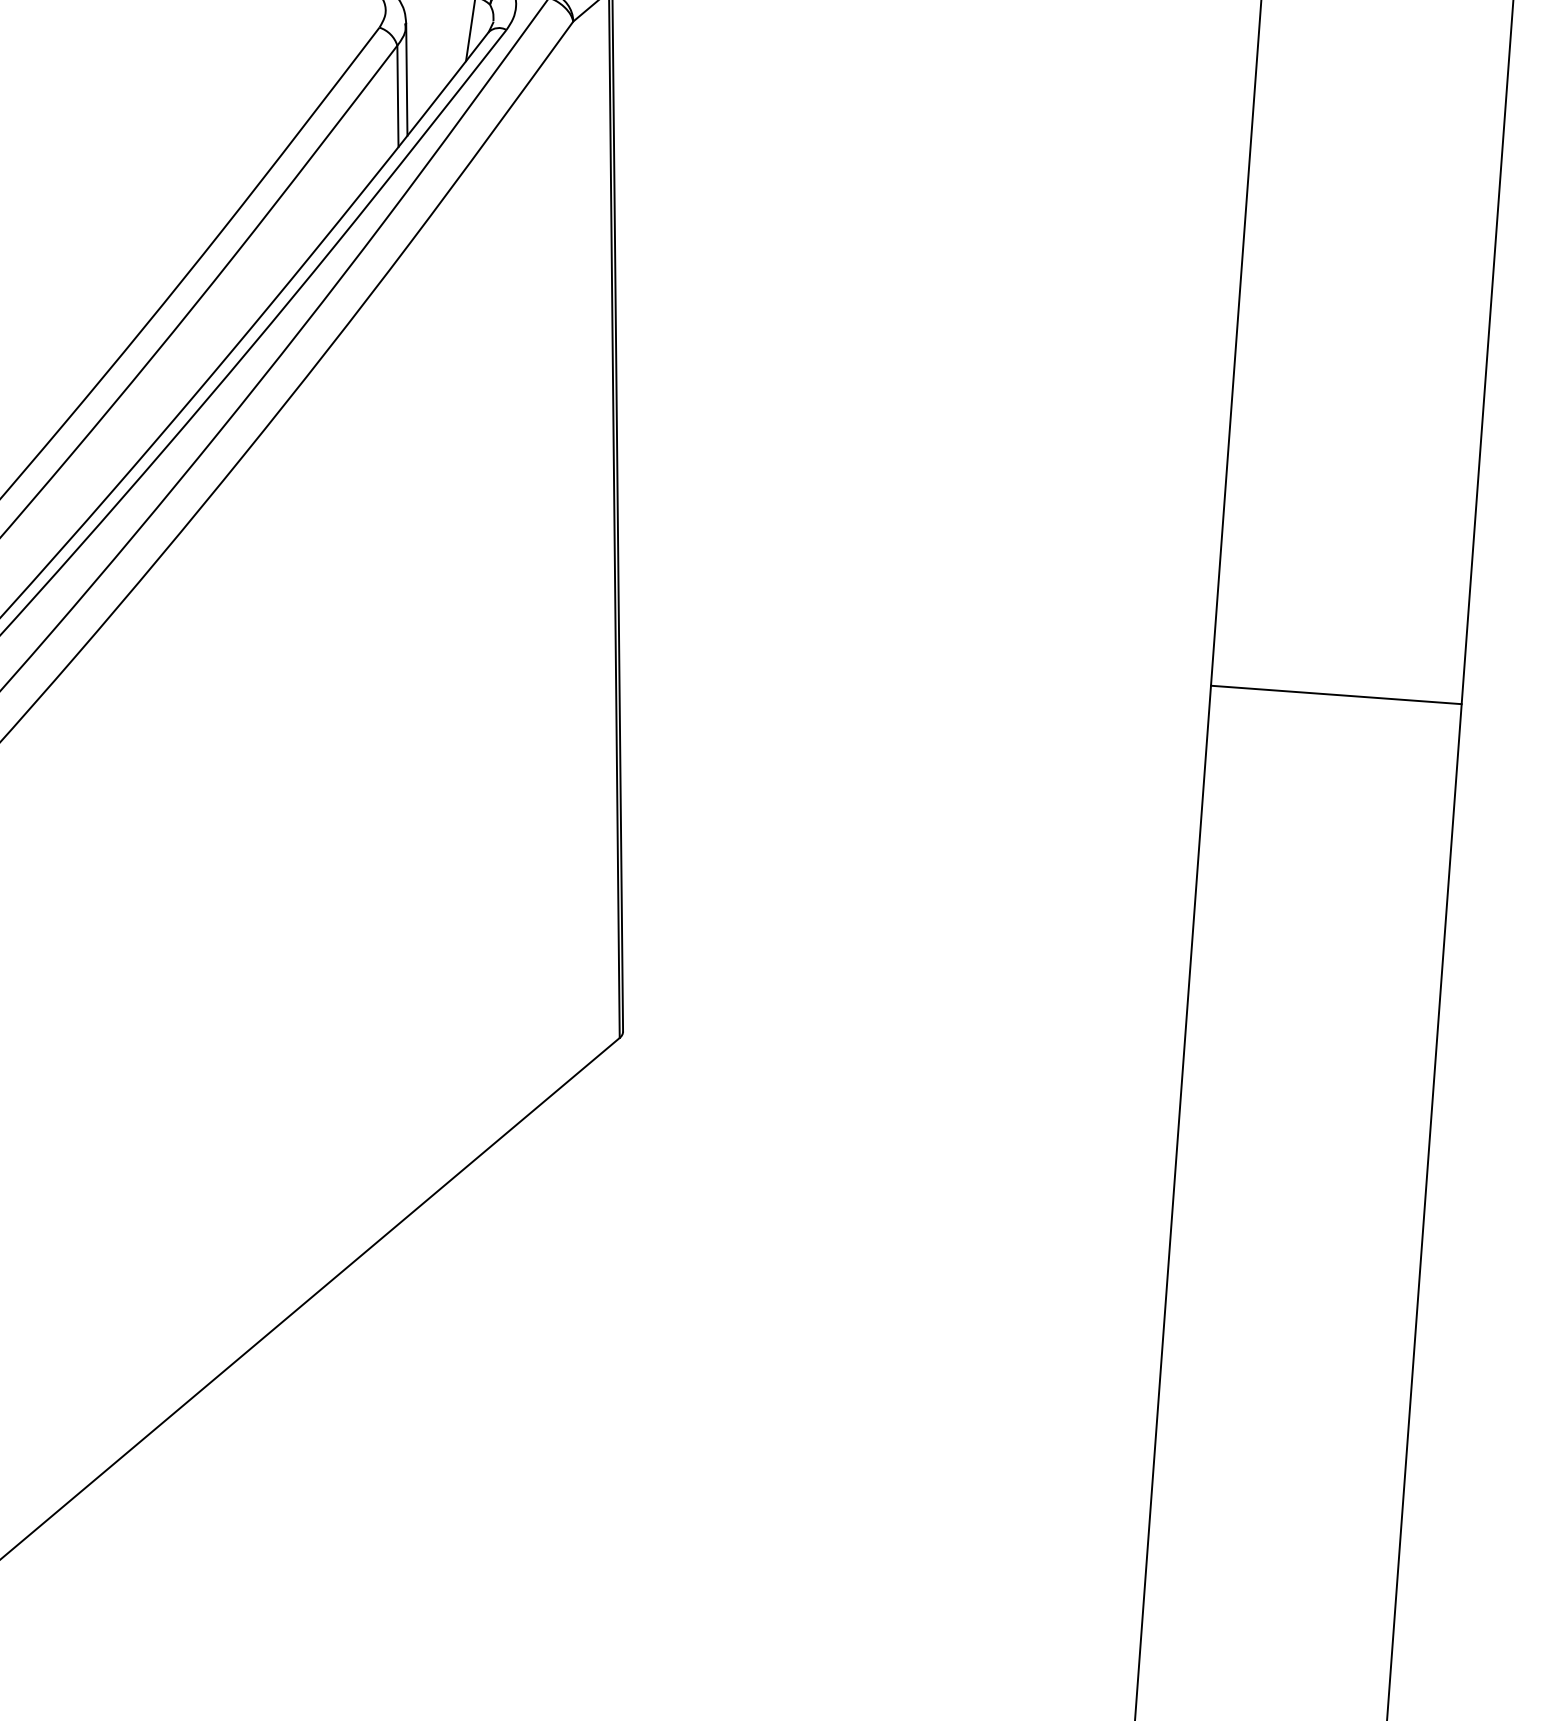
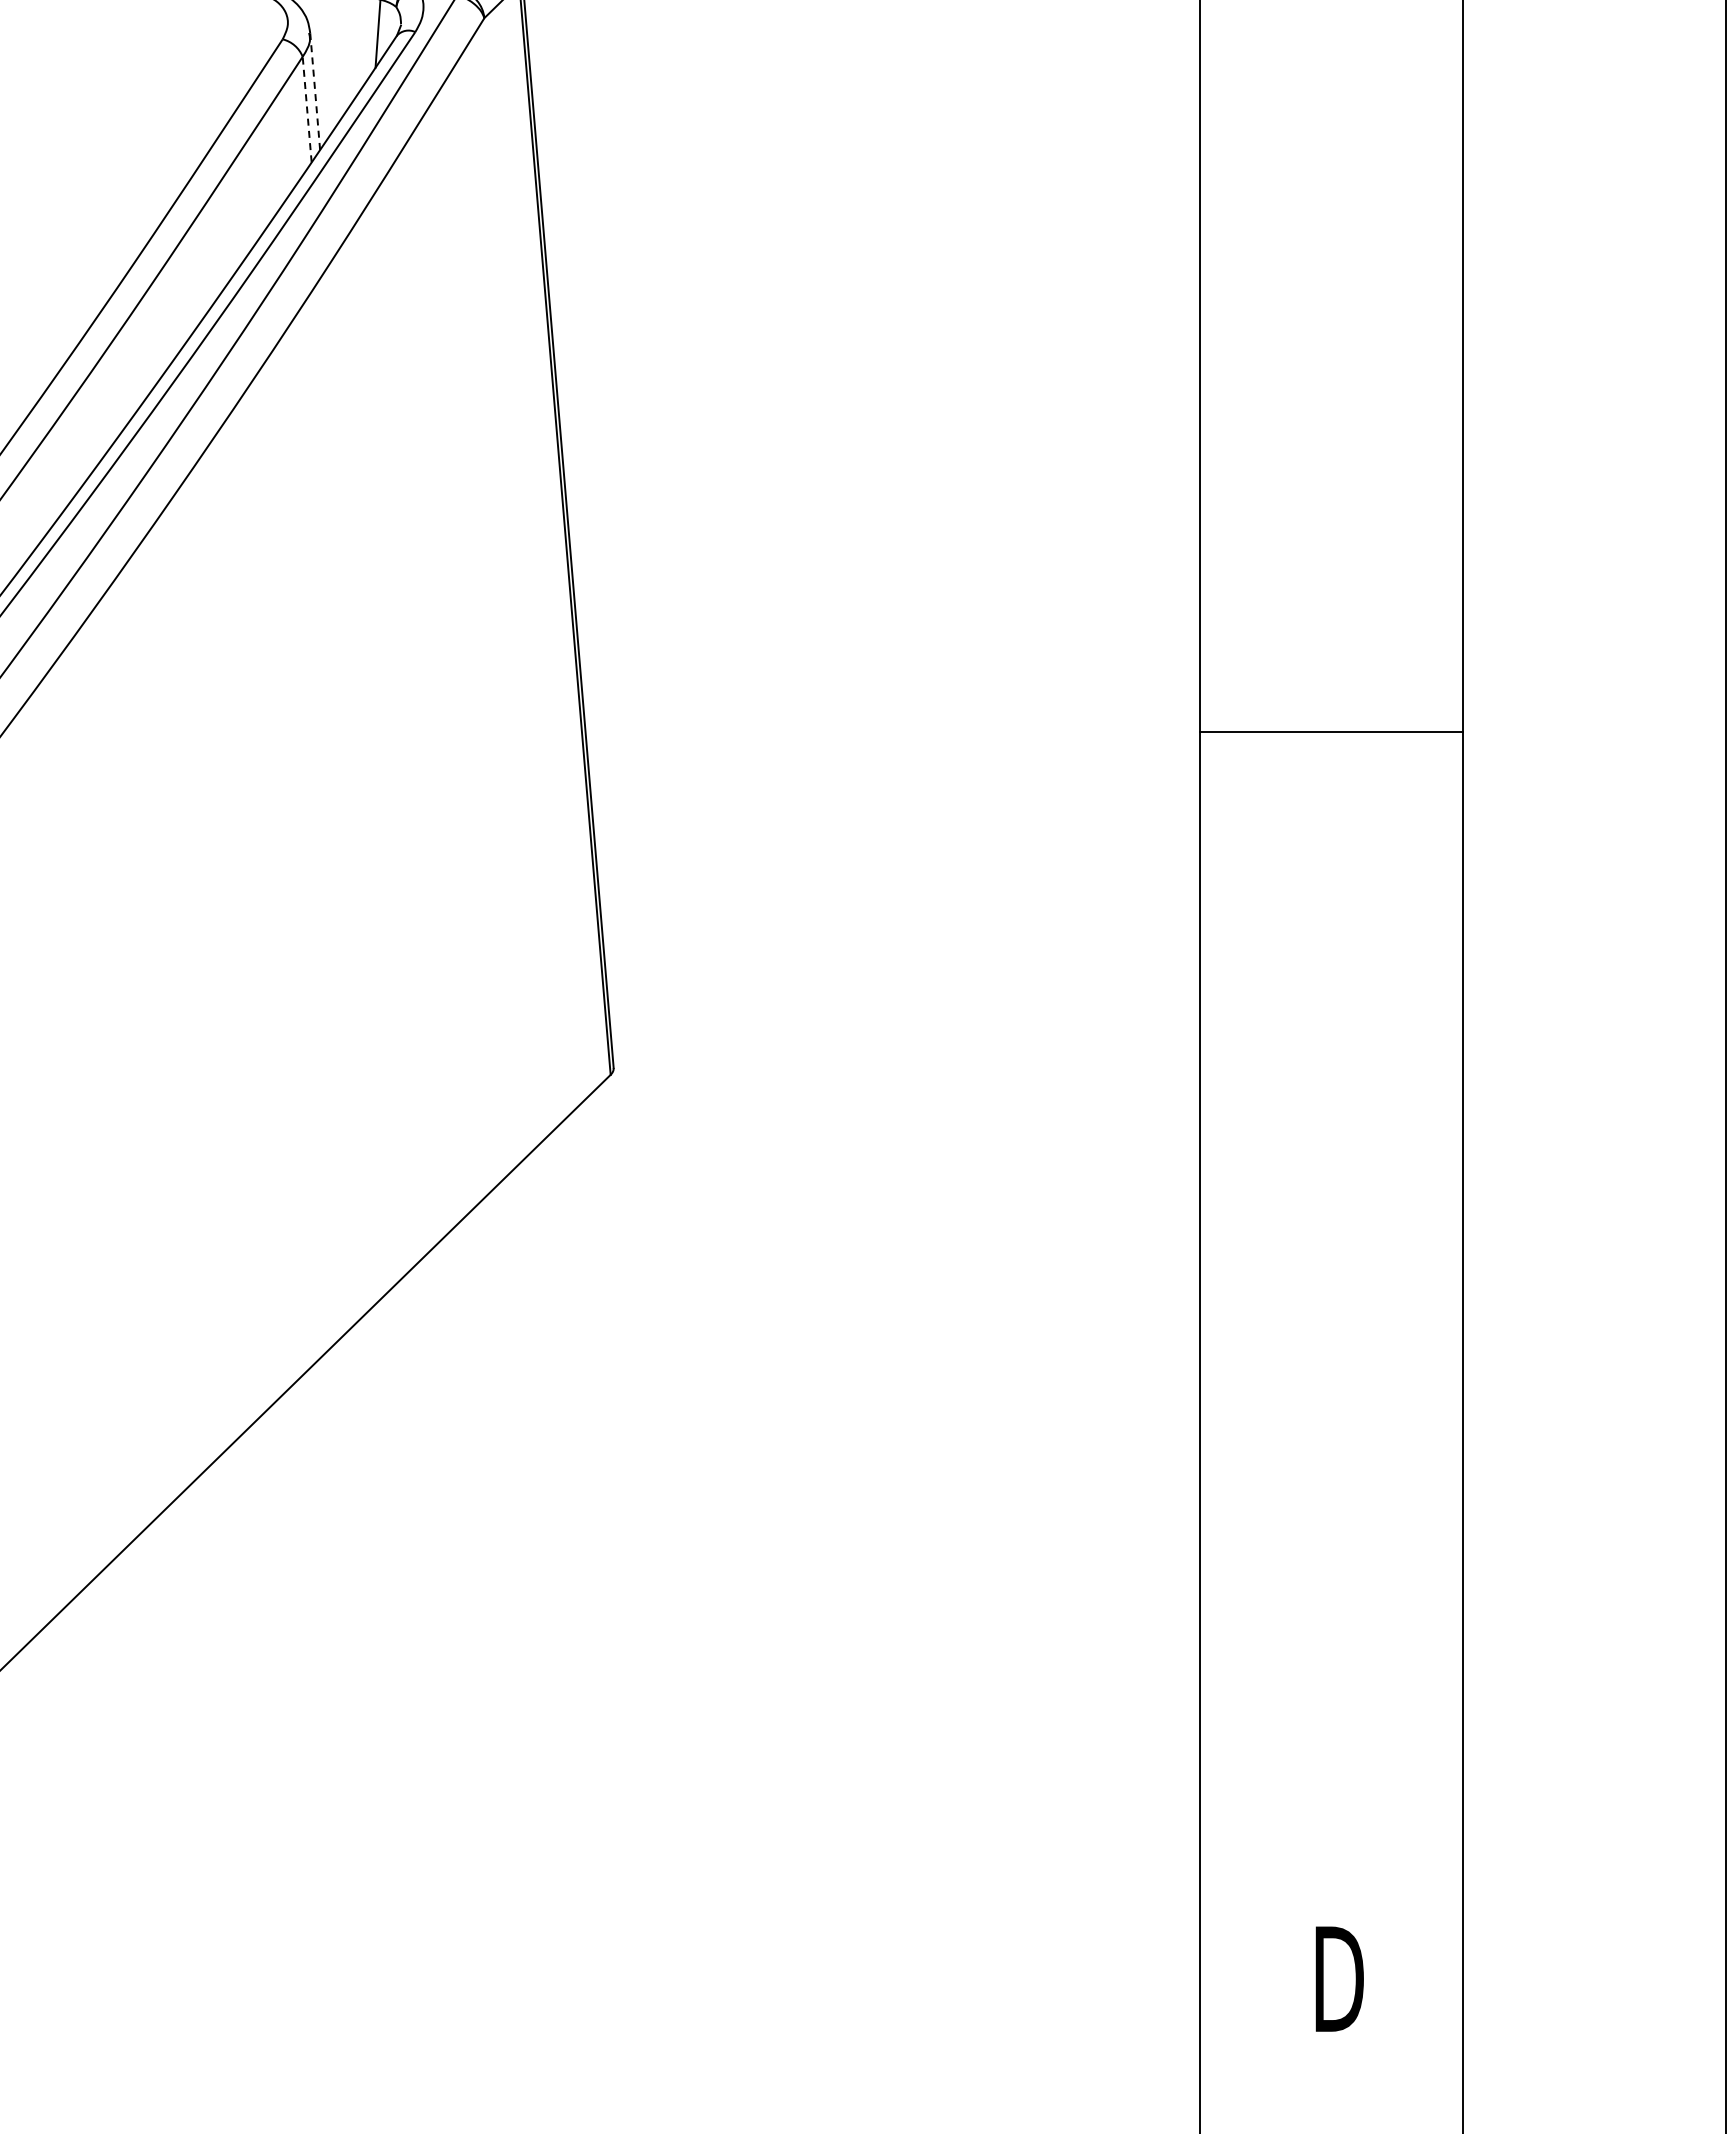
line: (407, 79) -> (315, 91), solid -> dashed
line: (398, 96) -> (307, 109), solid -> dashed
line: (1335, 695) -> (1331, 732), moved

